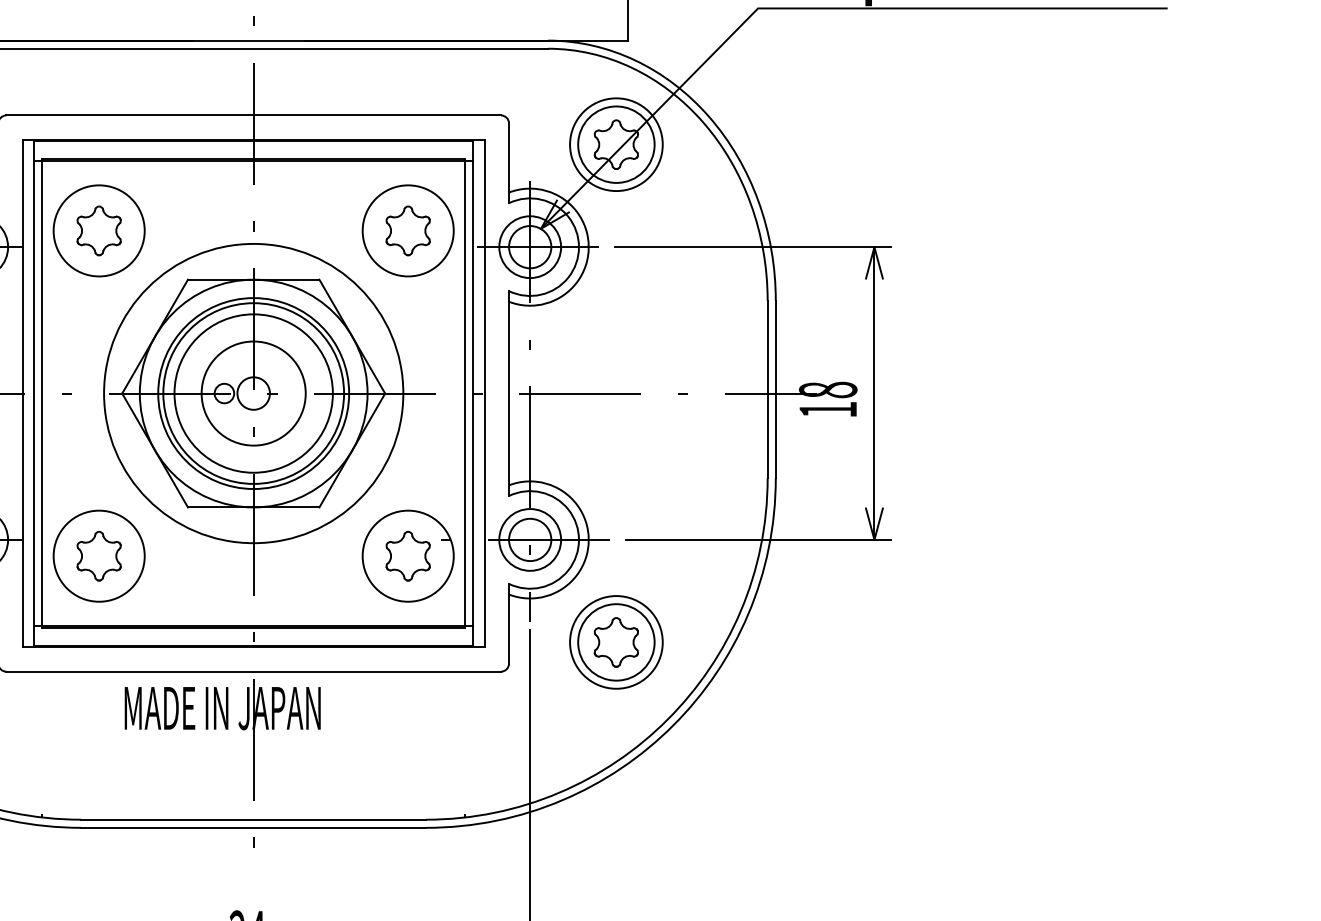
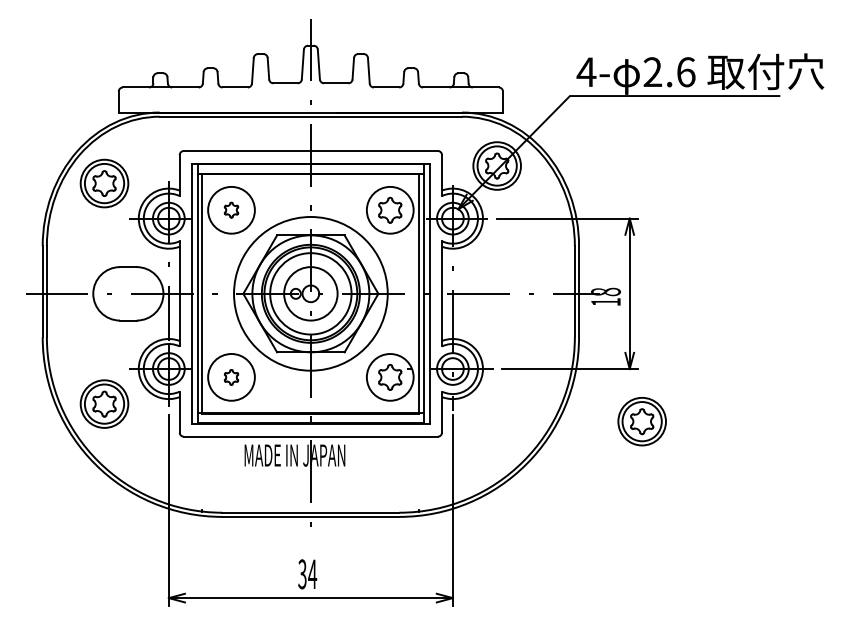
part: (99, 229) -> (231, 209), size x0.6
part: (99, 556) -> (231, 377), size x0.6
part: (615, 642) -> (641, 421), moved

